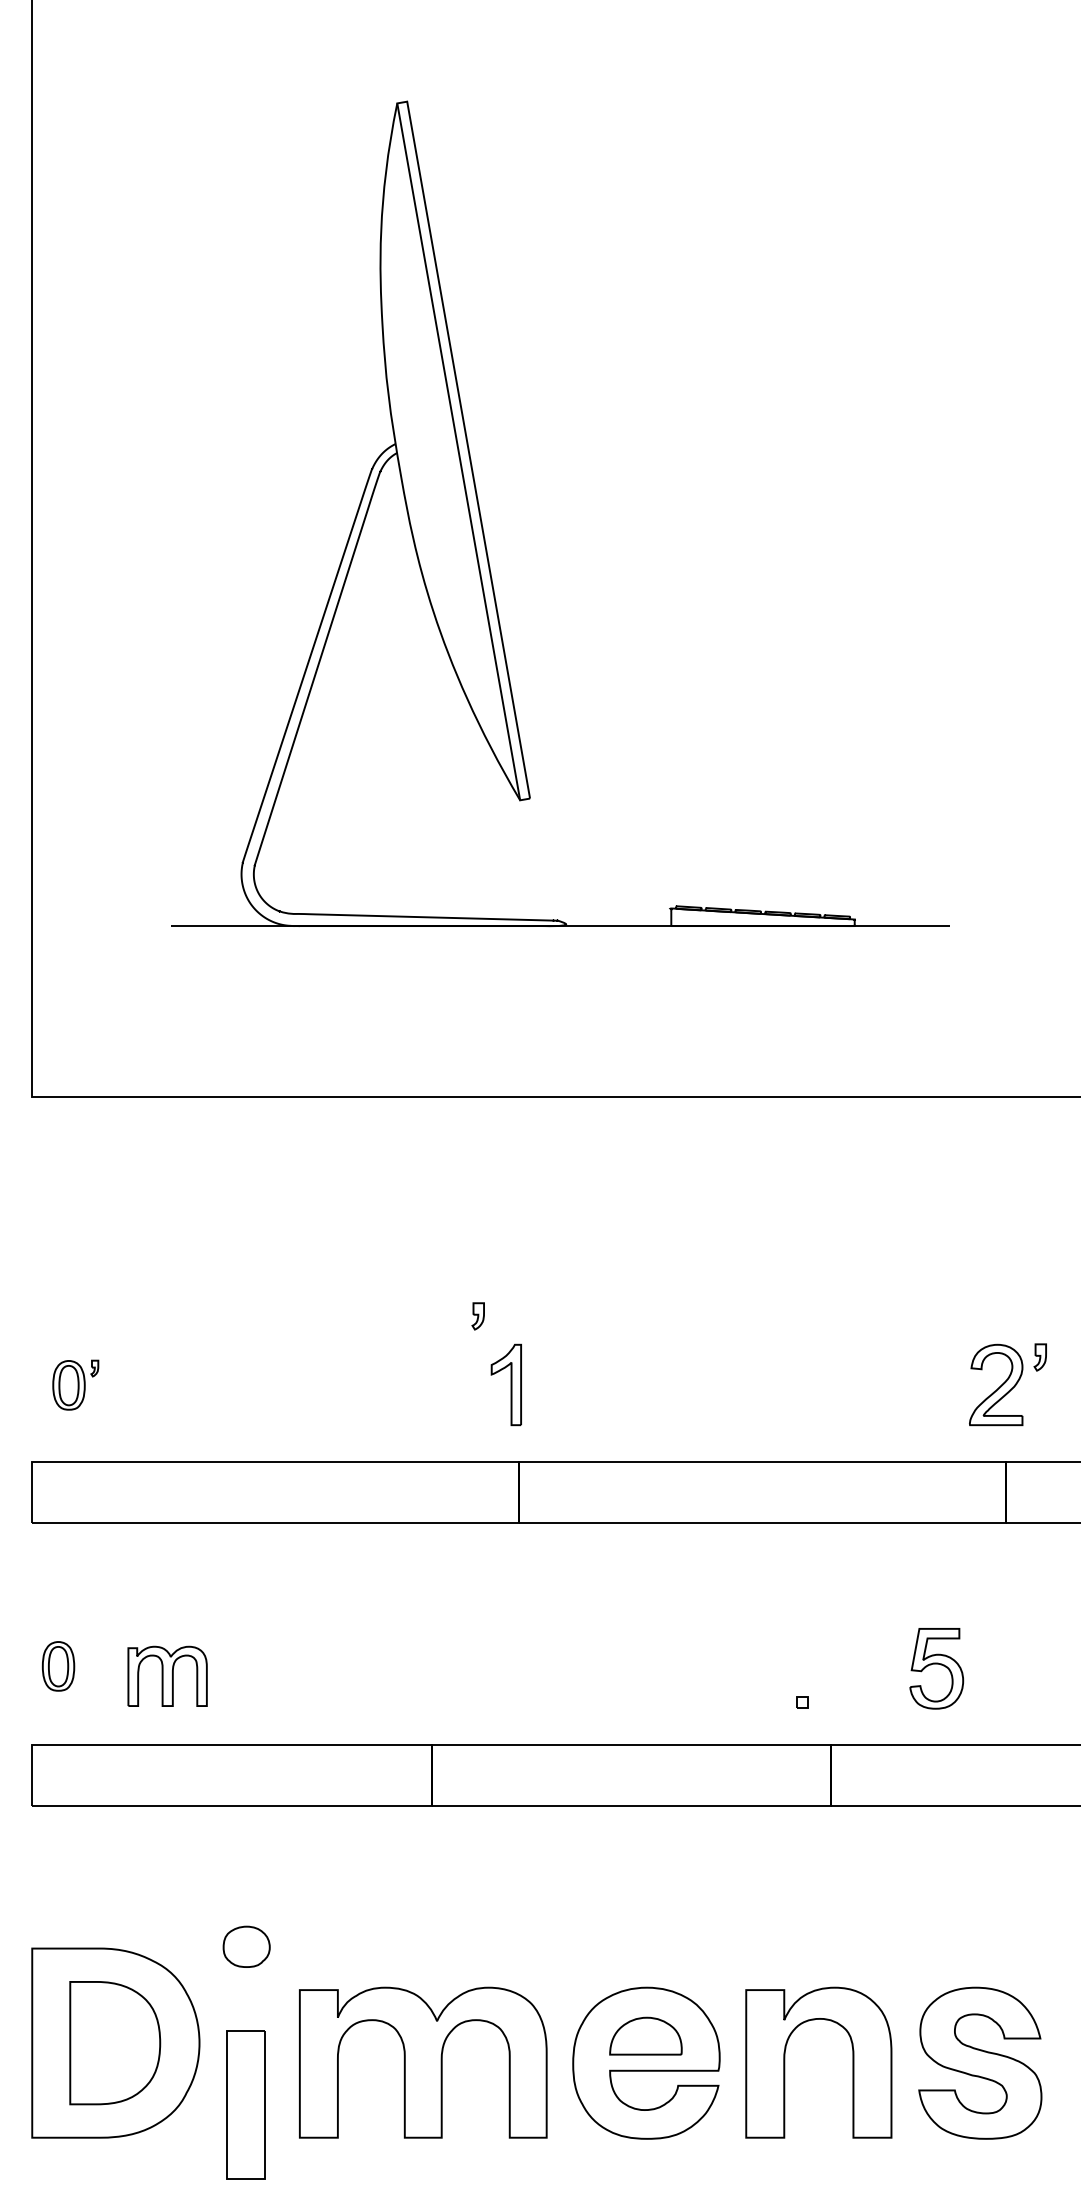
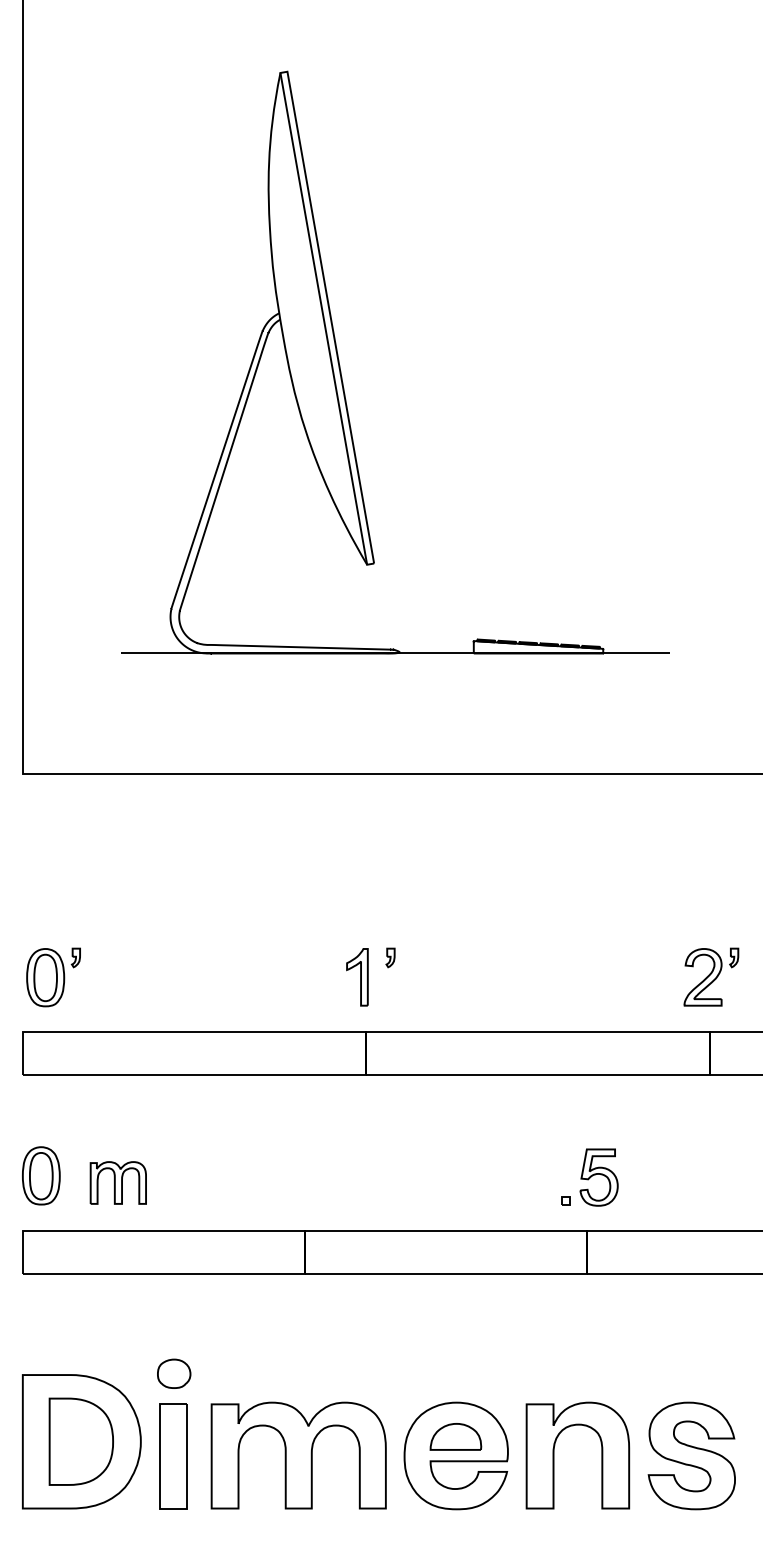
part: (478, 1315) -> (390, 957), moved
part: (75, 1385) -> (53, 977), size x1.67
part: (58, 1665) -> (41, 1175), size x1.67
part: (935, 1668) -> (598, 1177), moved
part: (245, 2105) -> (173, 1456), moved

